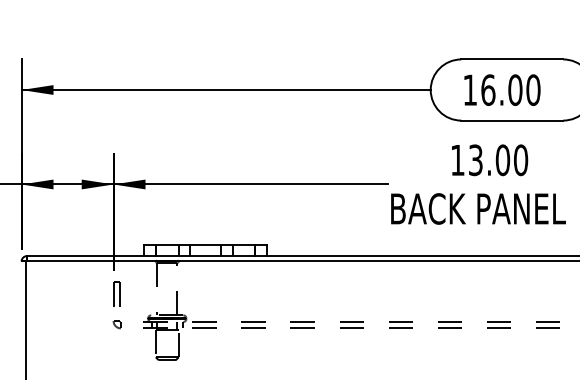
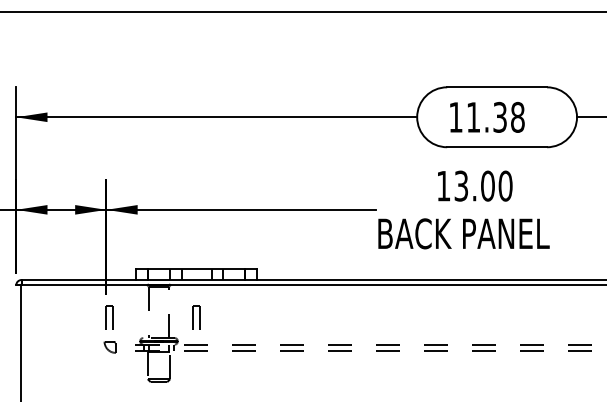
text: (510, 89) -> (495, 116), 16.00 -> 11.38
part: (205, 294) -> (196, 317), added
part: (116, 324) -> (109, 347), size x1.6

